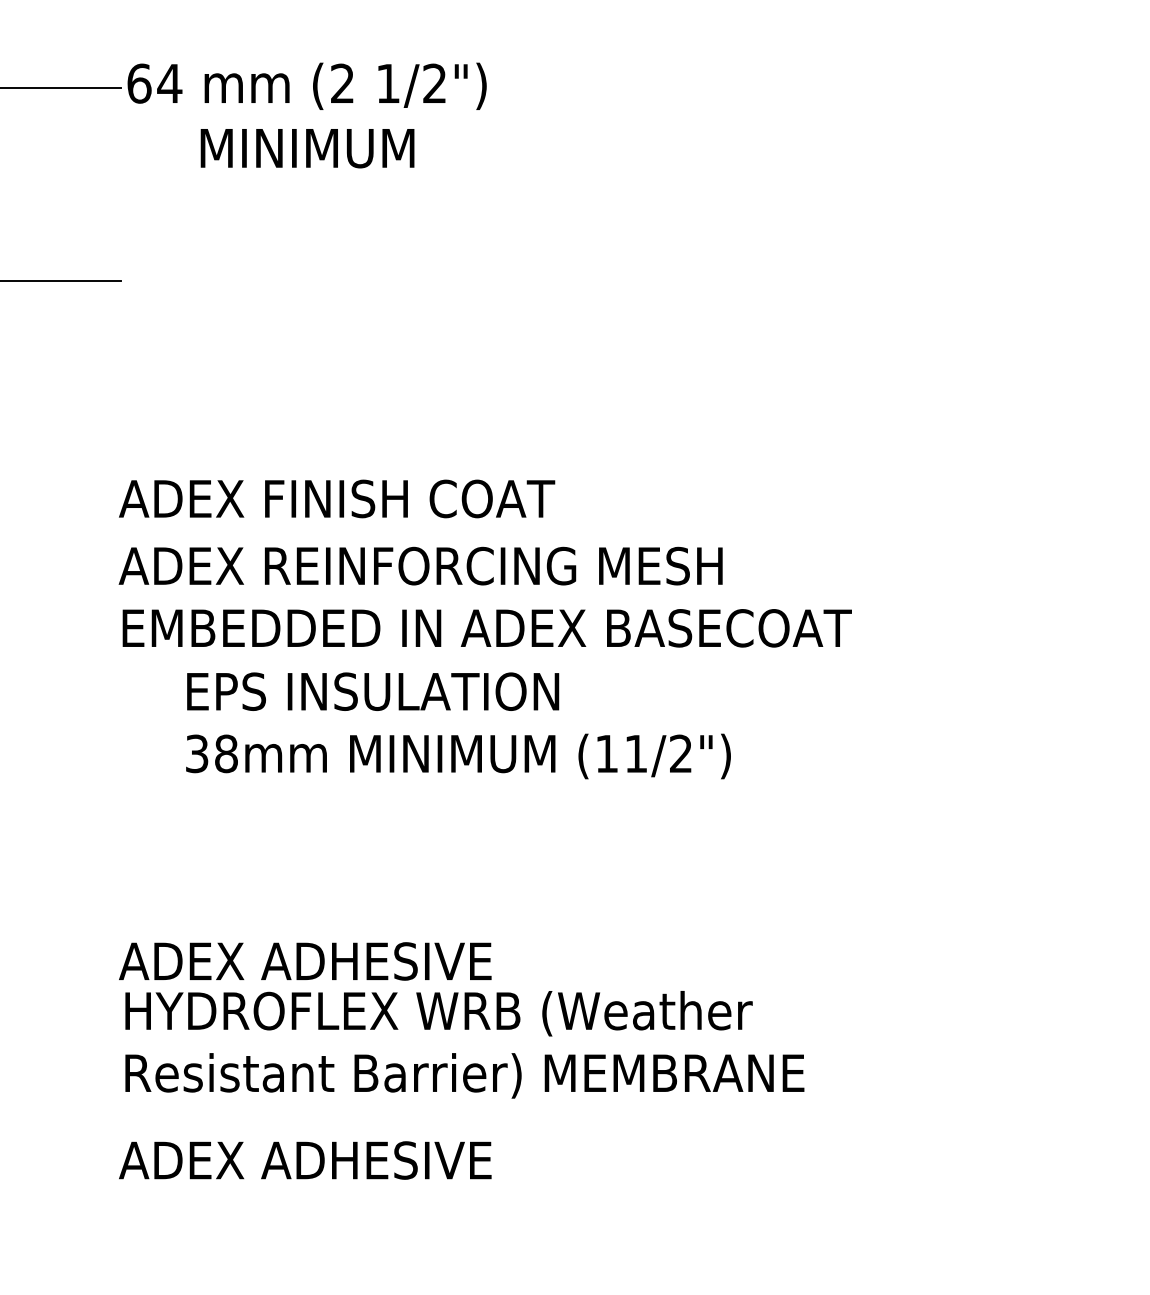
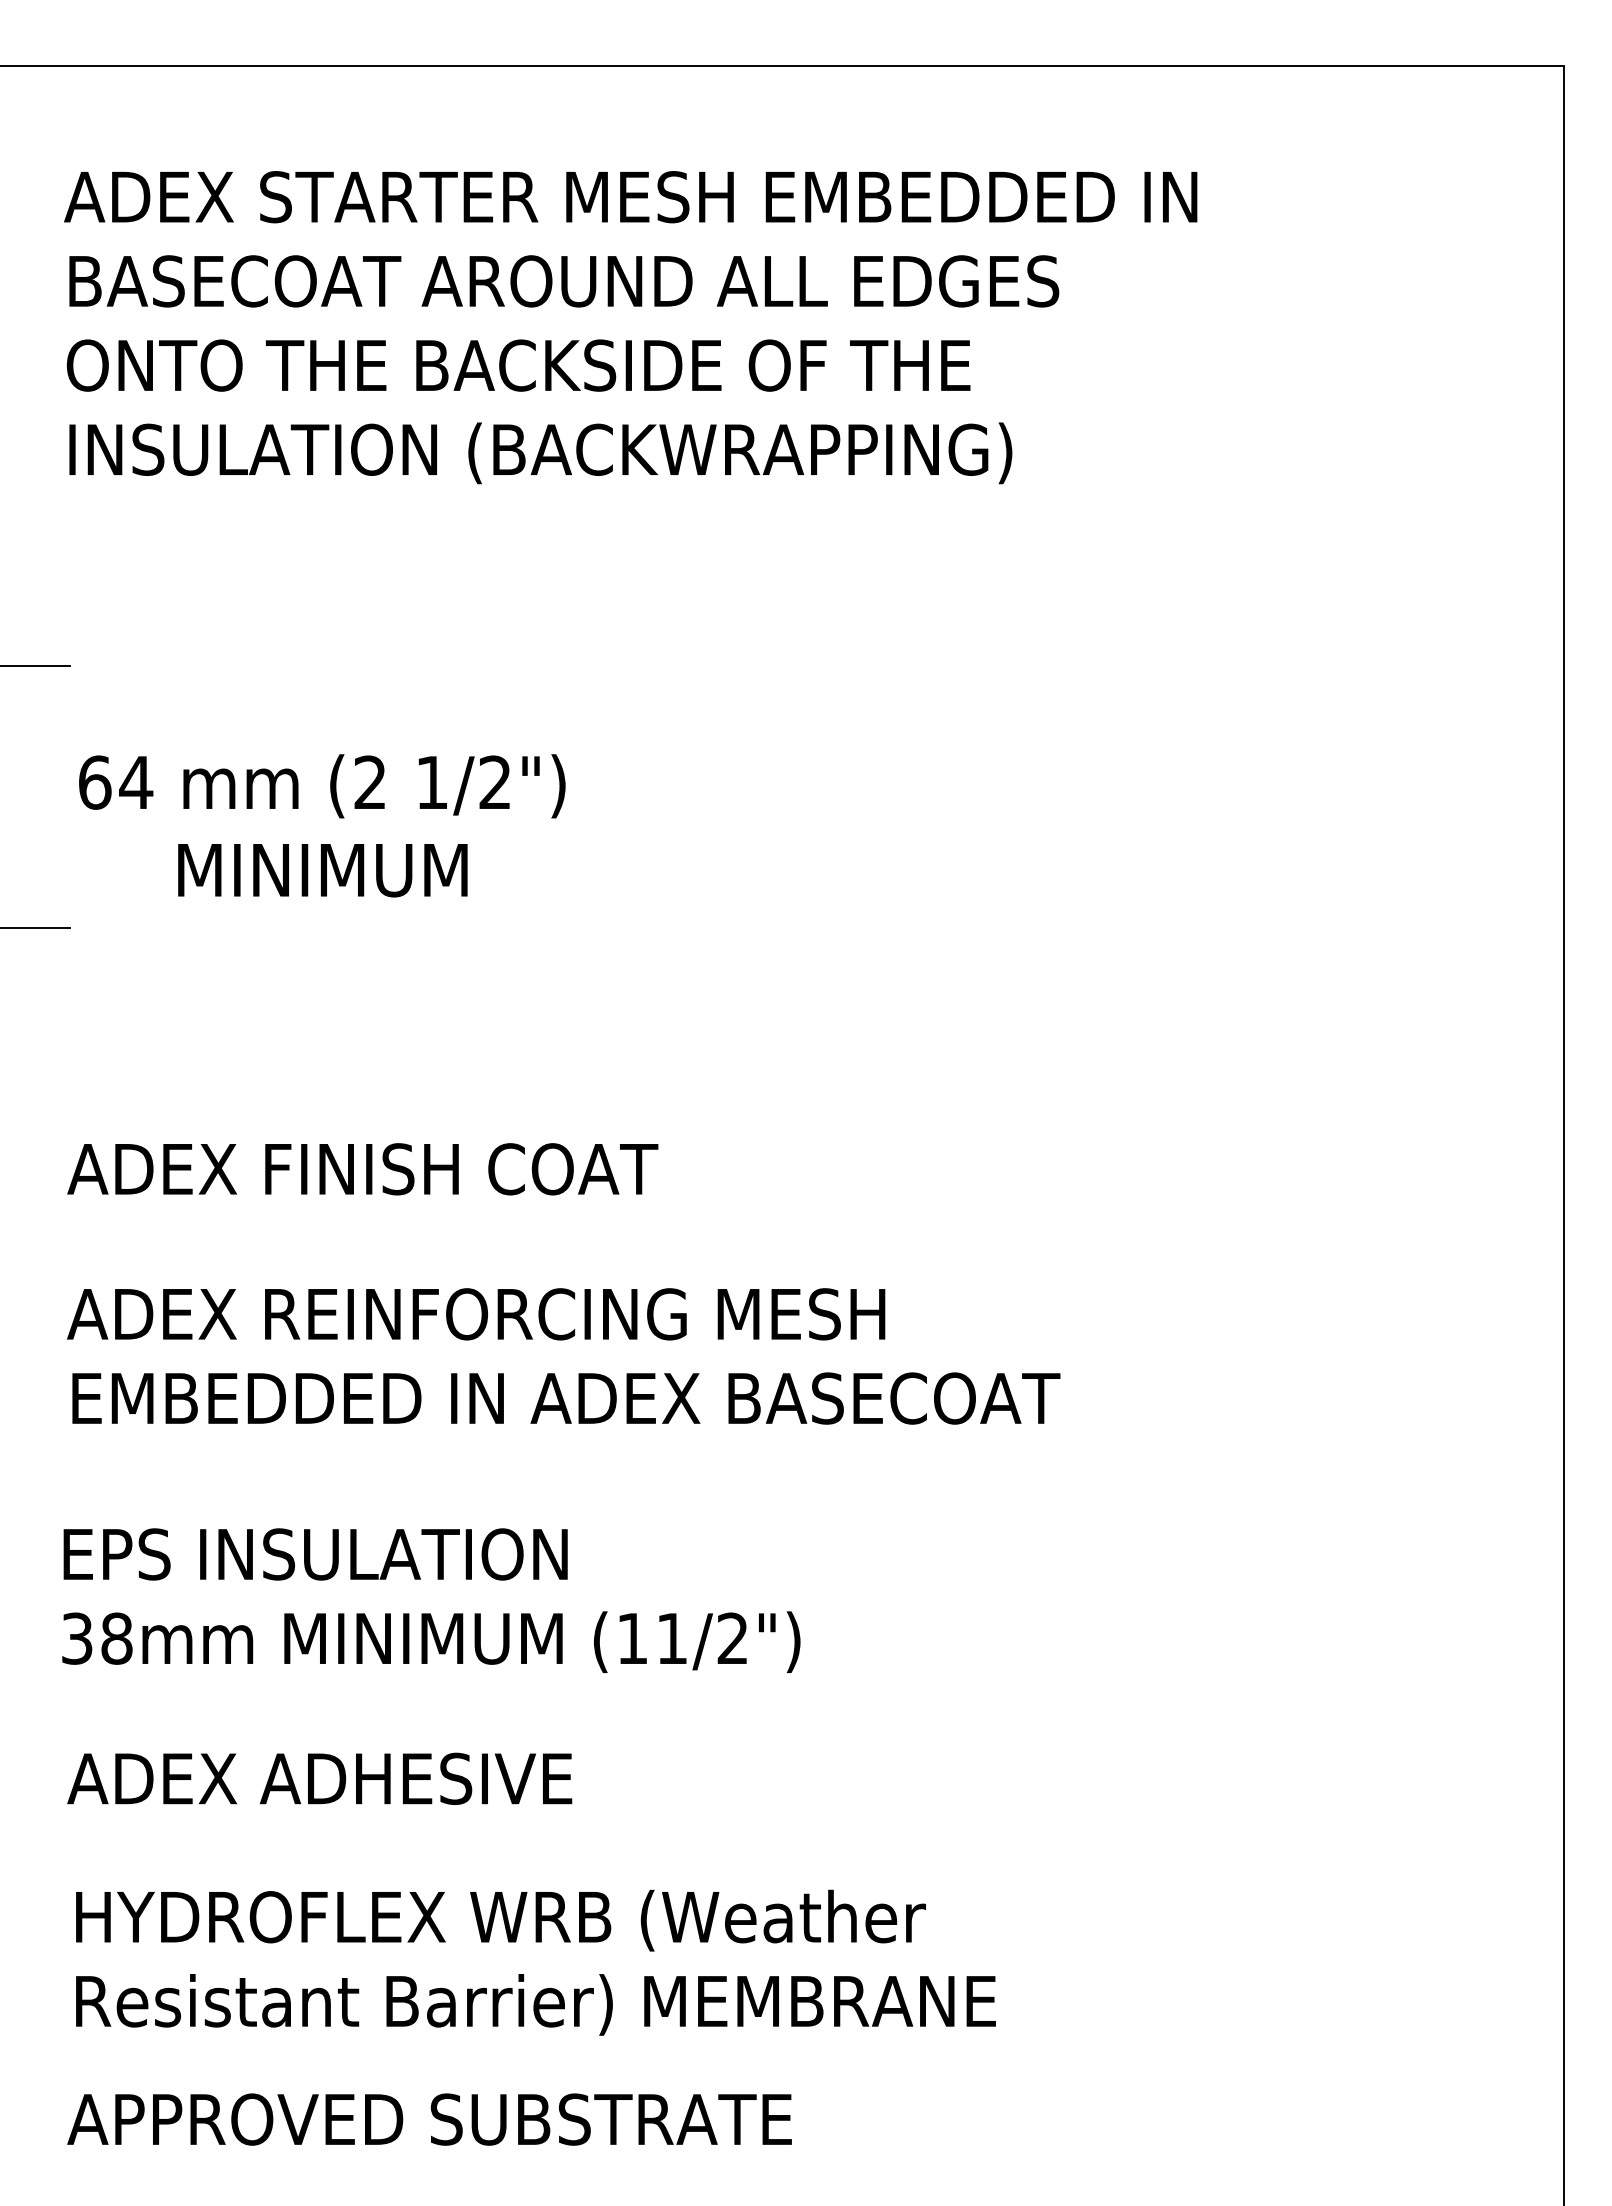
text: (307, 115) -> (322, 825), moved
text: (336, 499) -> (362, 1169), moved
text: (458, 725) -> (431, 1600), moved
text: (305, 961) -> (319, 1778), moved
text: (406, 1160) -> (456, 2119), ADEX ADHESIVE -> APPROVED SUBSTRATE

